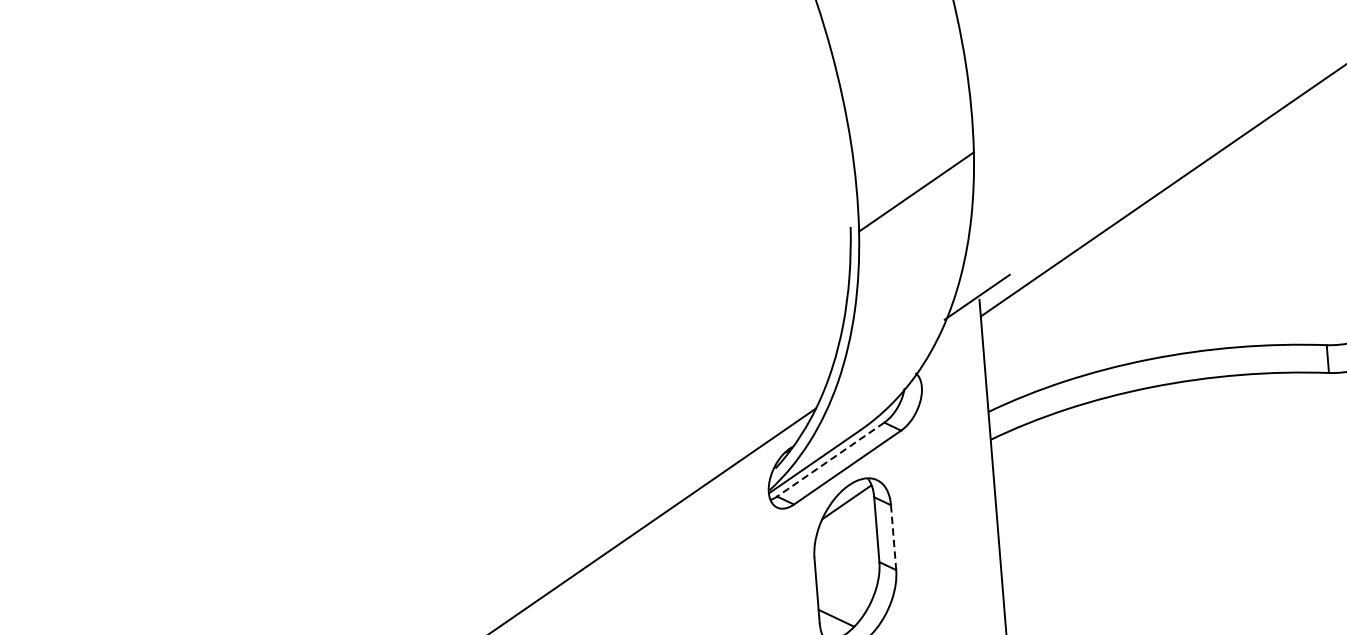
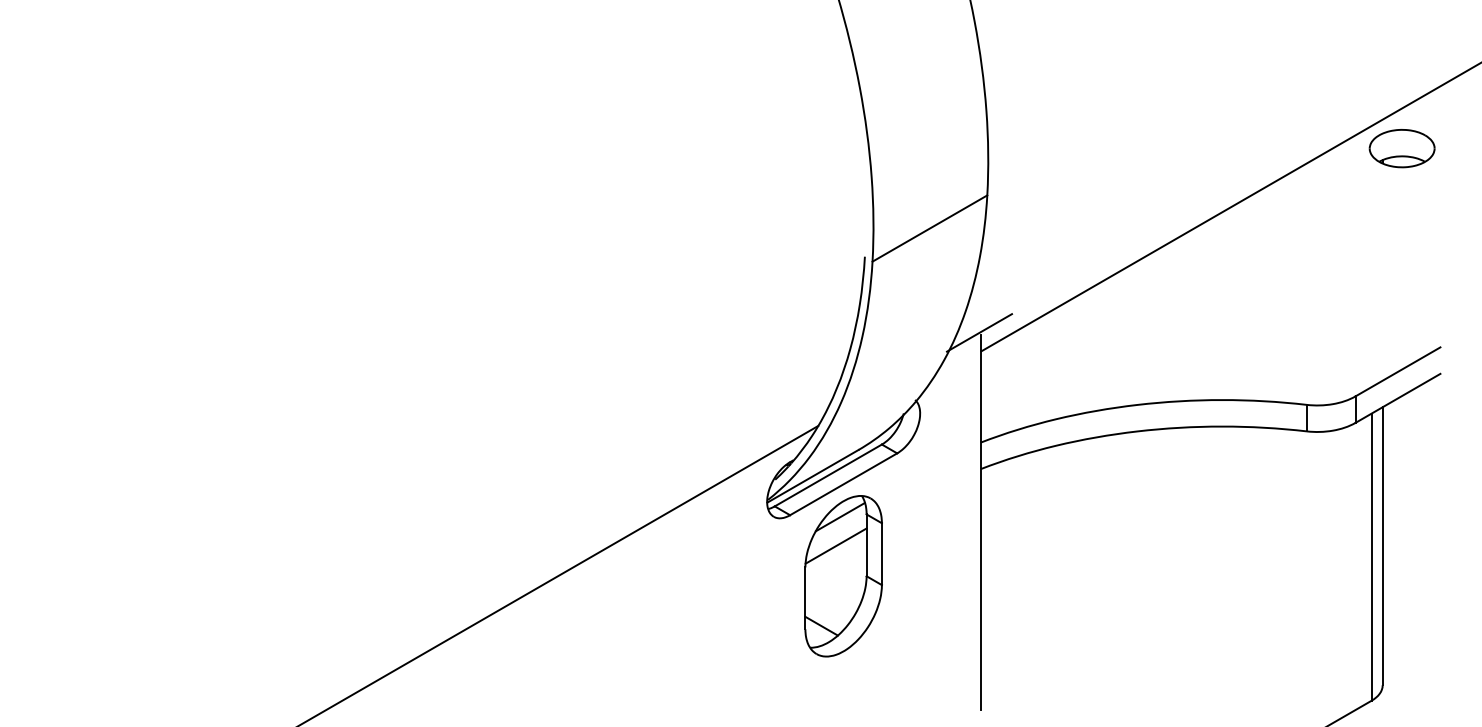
line: (830, 459) -> (828, 475), dashed -> solid
line: (844, 532) -> (835, 545), added
line: (893, 538) -> (881, 554), dashed -> solid

